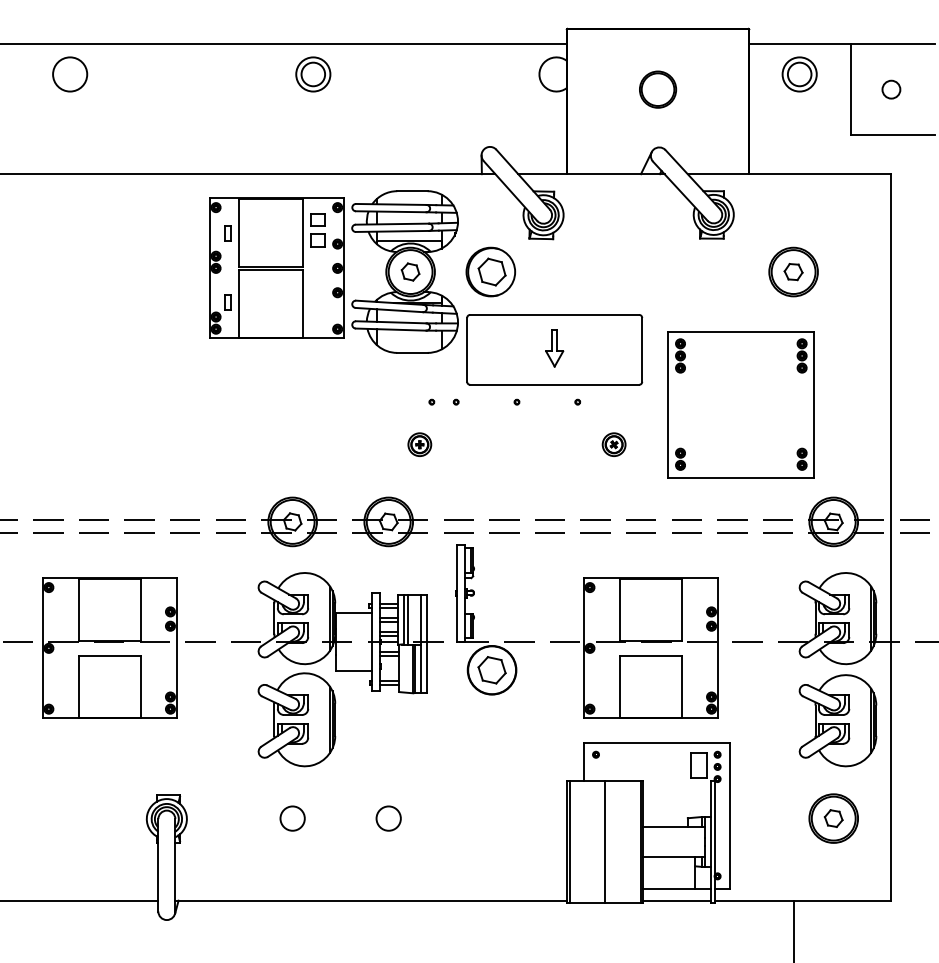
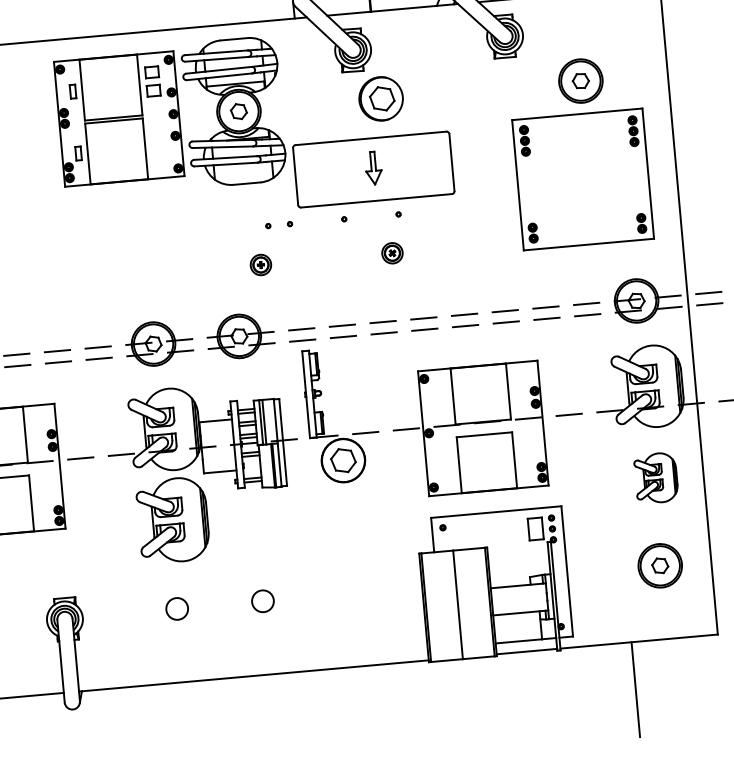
part: (490, 271) -> (380, 98), moved
part: (740, 404) -> (582, 179), moved
part: (613, 444) -> (391, 253), moved
part: (837, 720) -> (655, 477), size x0.6

